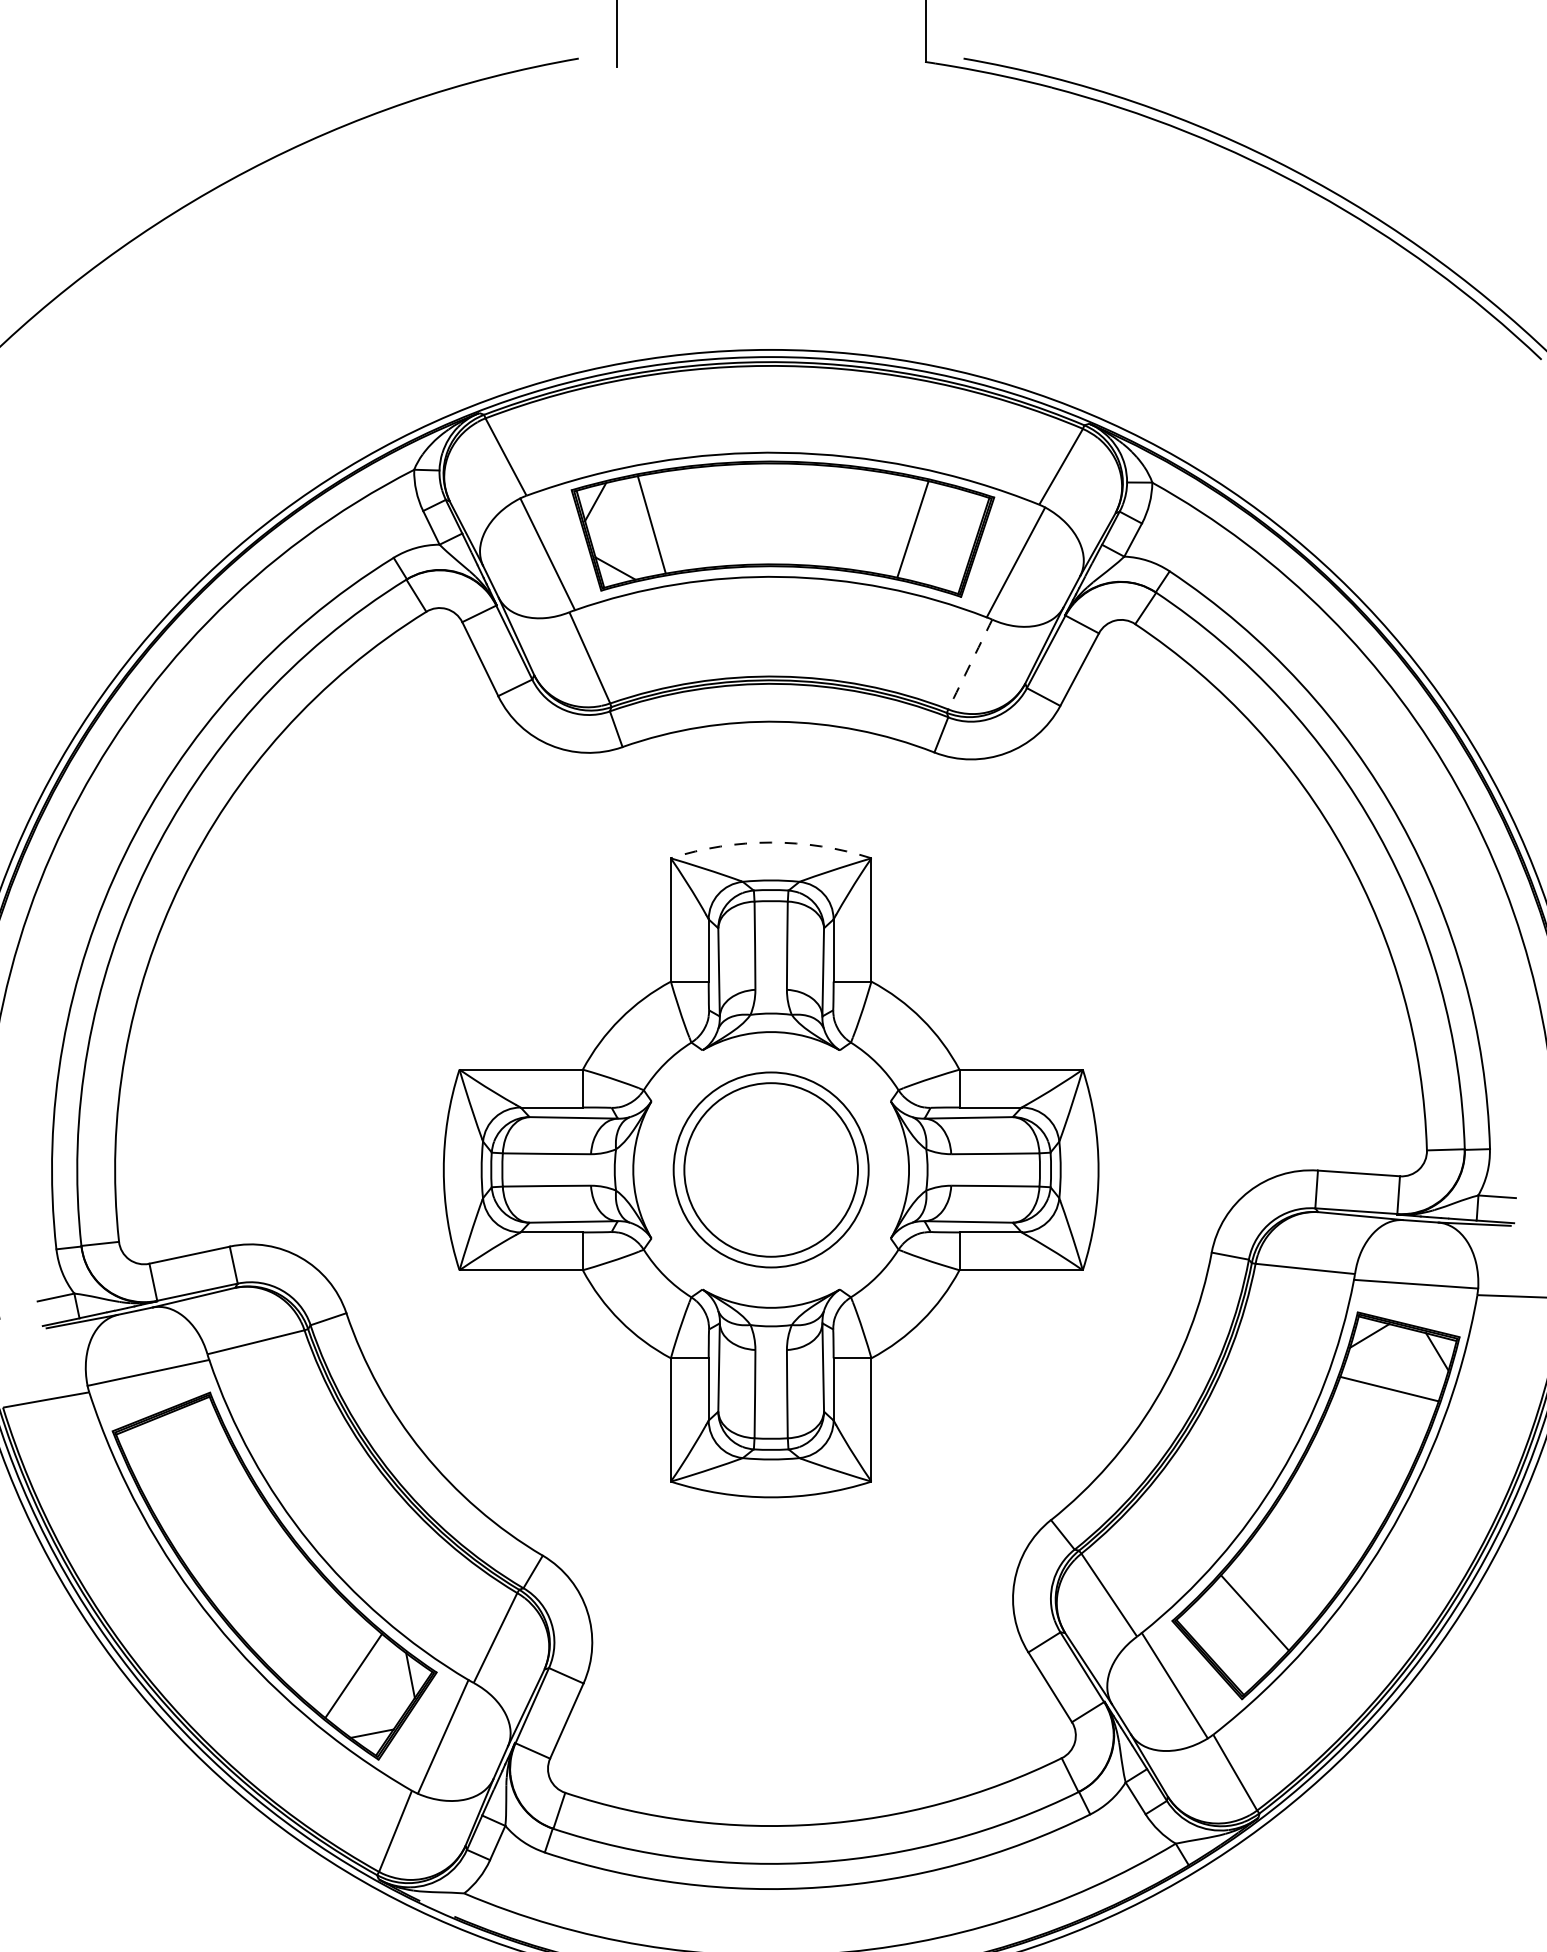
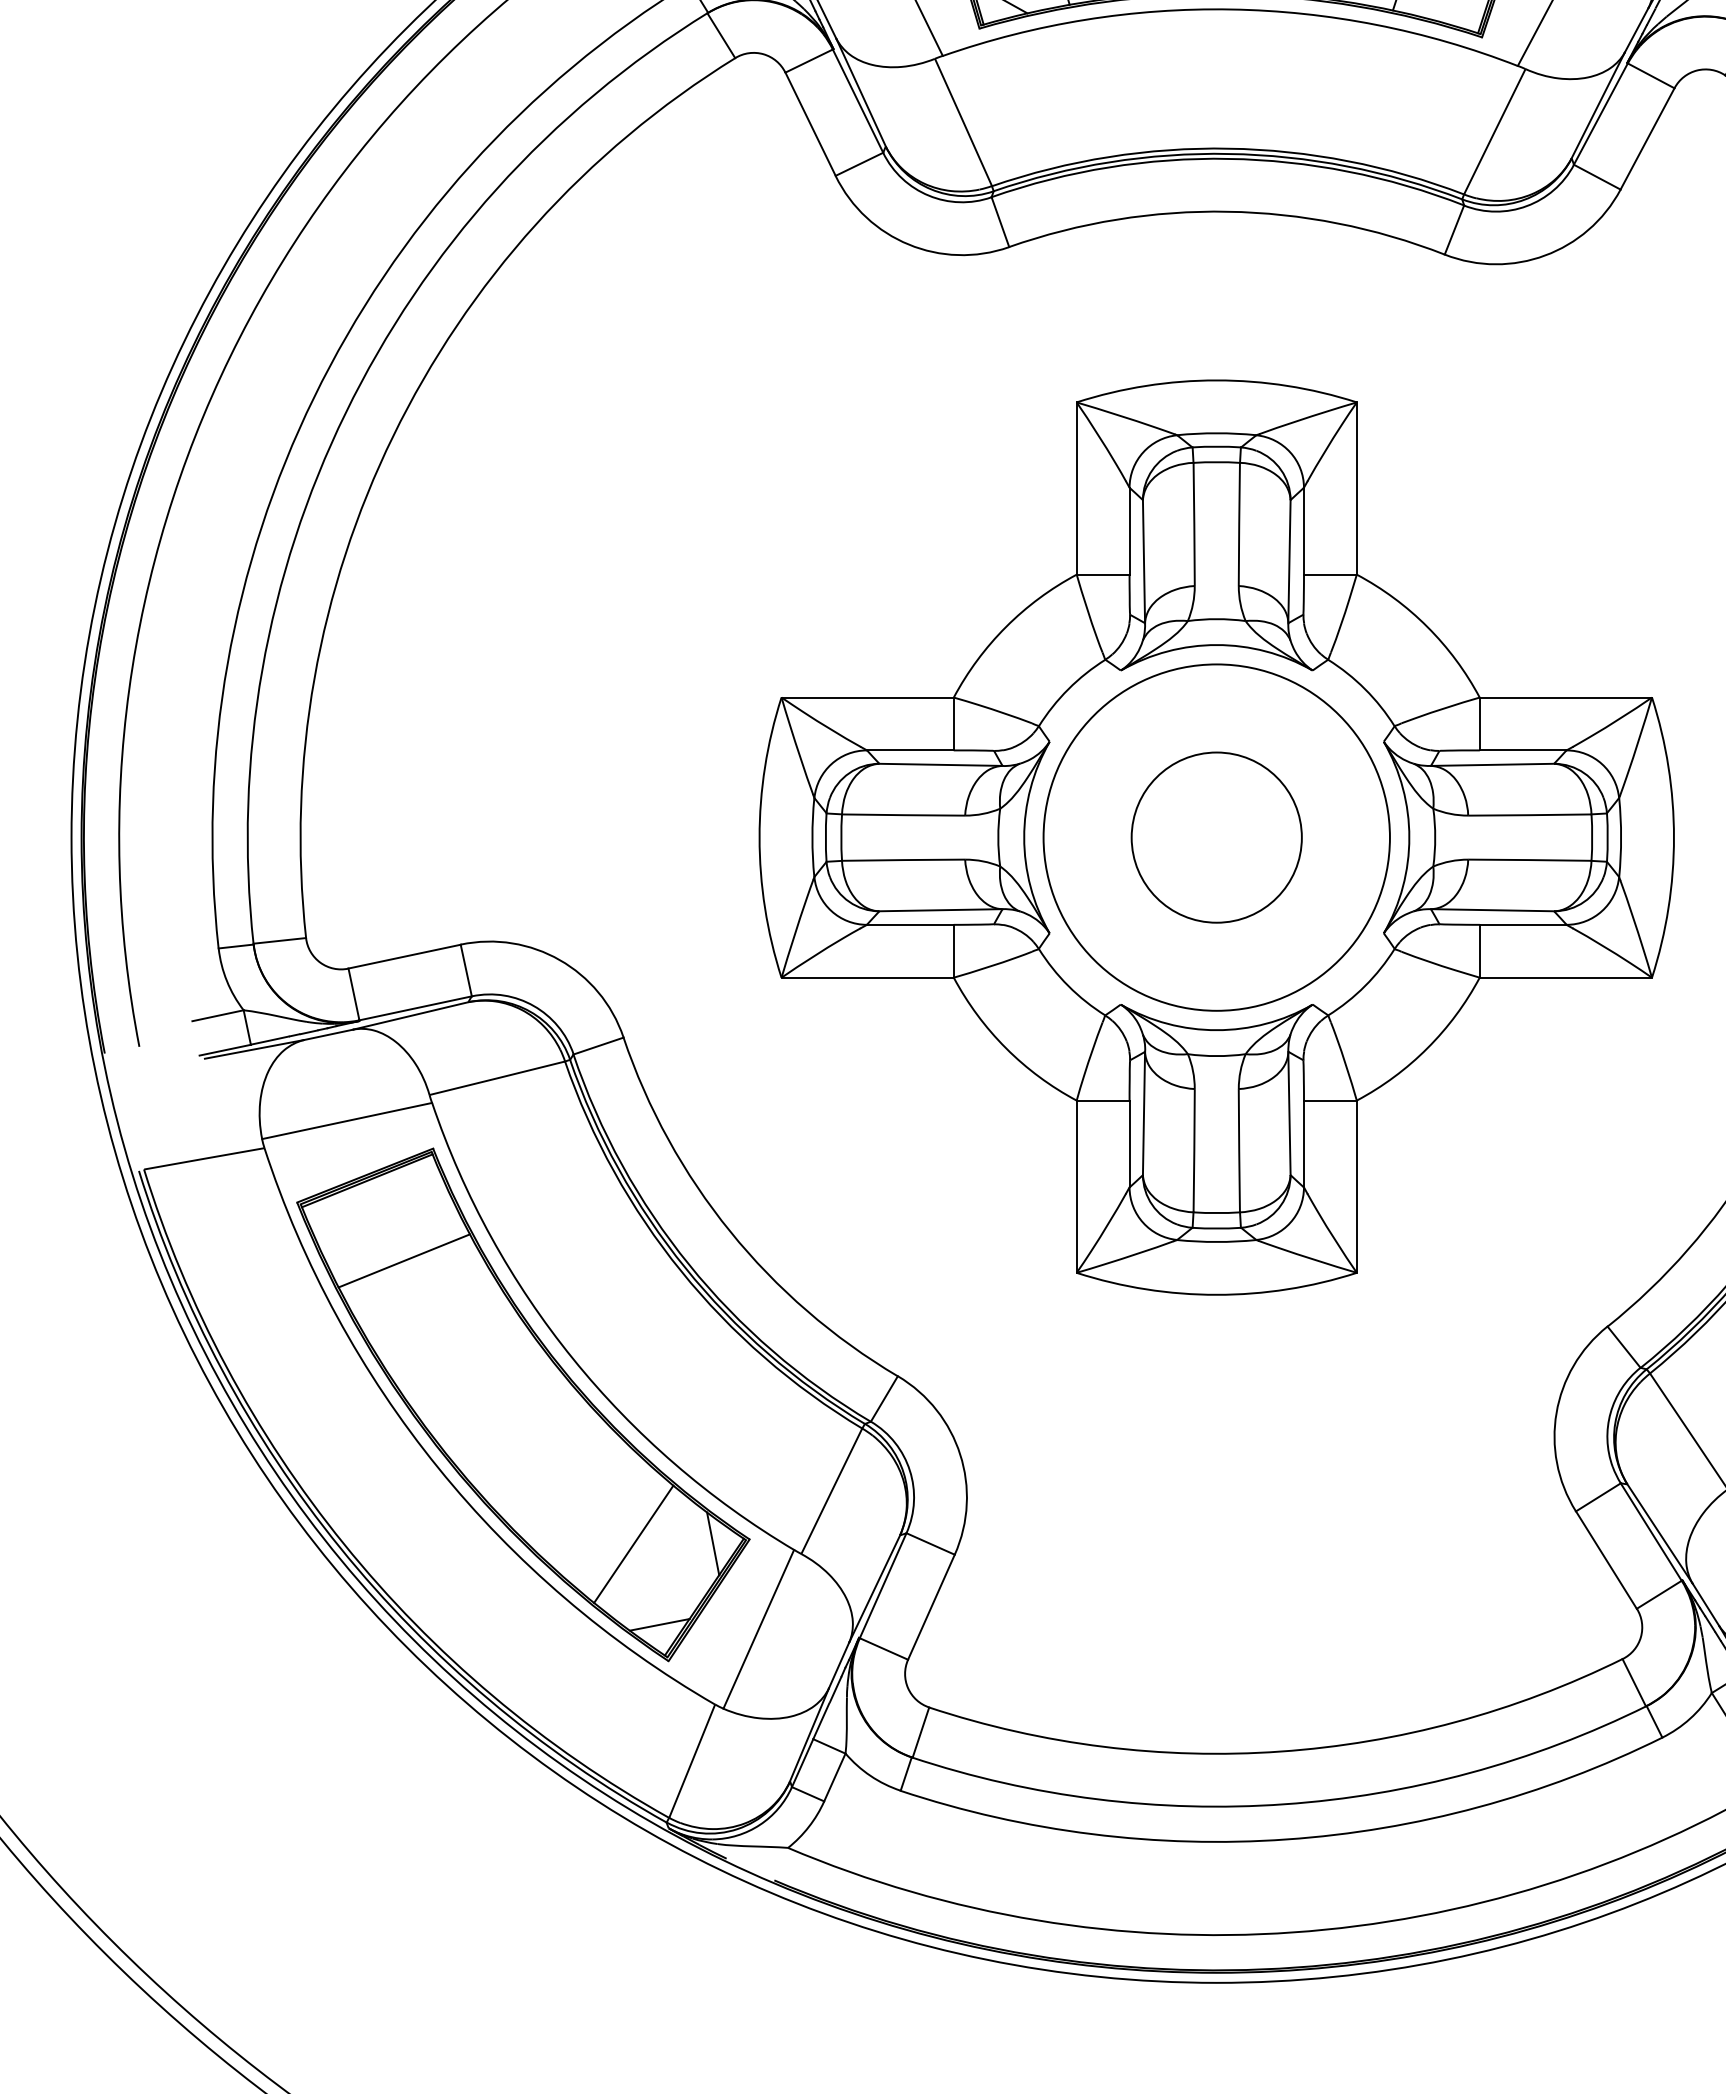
arc: (970, 664) -> (1495, 131), dashed -> solid
arc: (771, 842) -> (1217, 380), dashed -> solid
circle: (771, 1169) -> (1217, 836), size x0.62
circle: (771, 1169) -> (1217, 836), size x1.43
line: (189, 1473) -> (404, 1261), added

